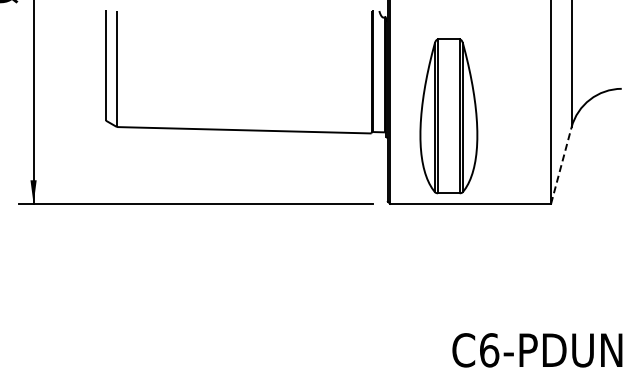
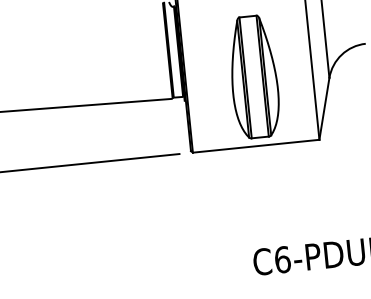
part: (448, 116) -> (253, 77), moved
line: (561, 165) -> (324, 108), dashed -> solid

